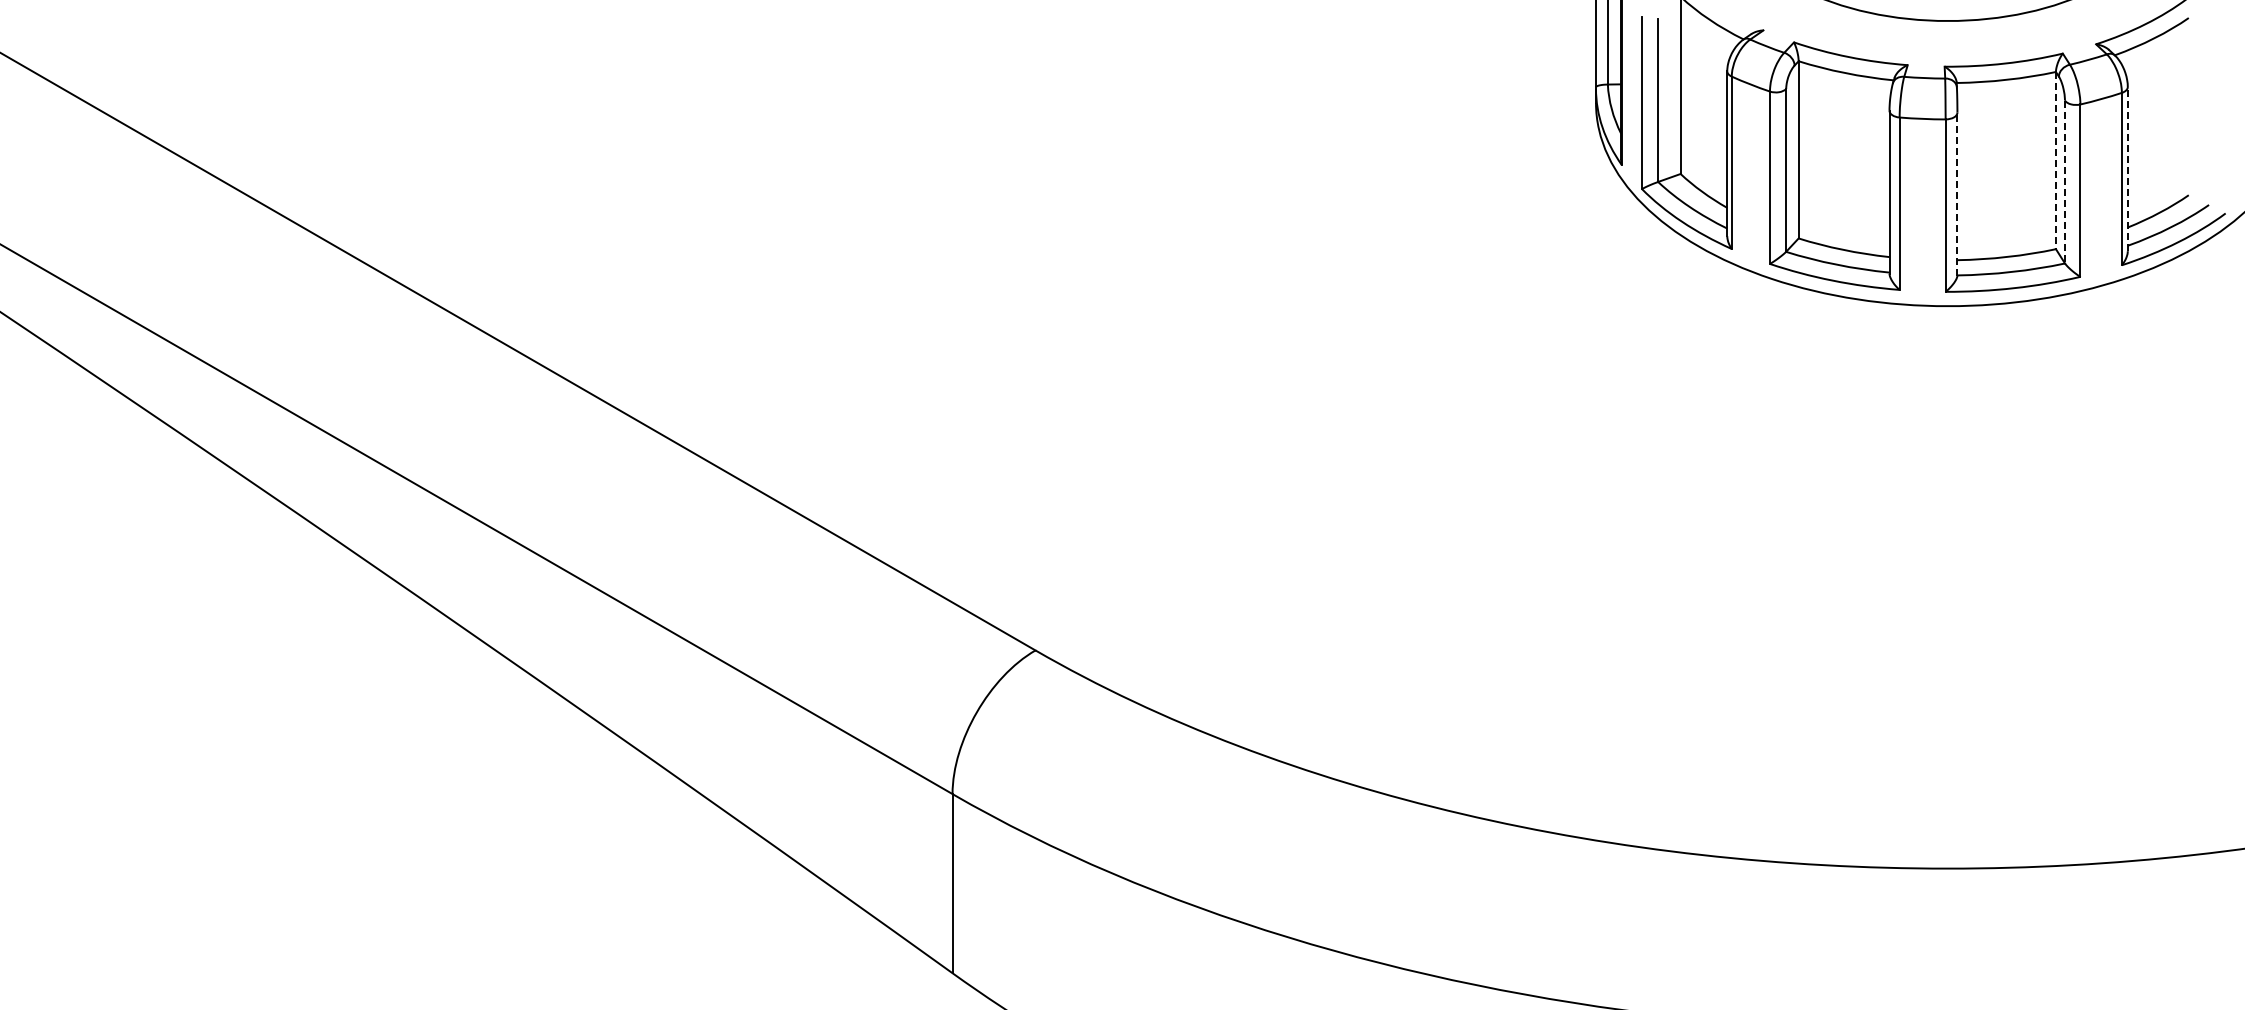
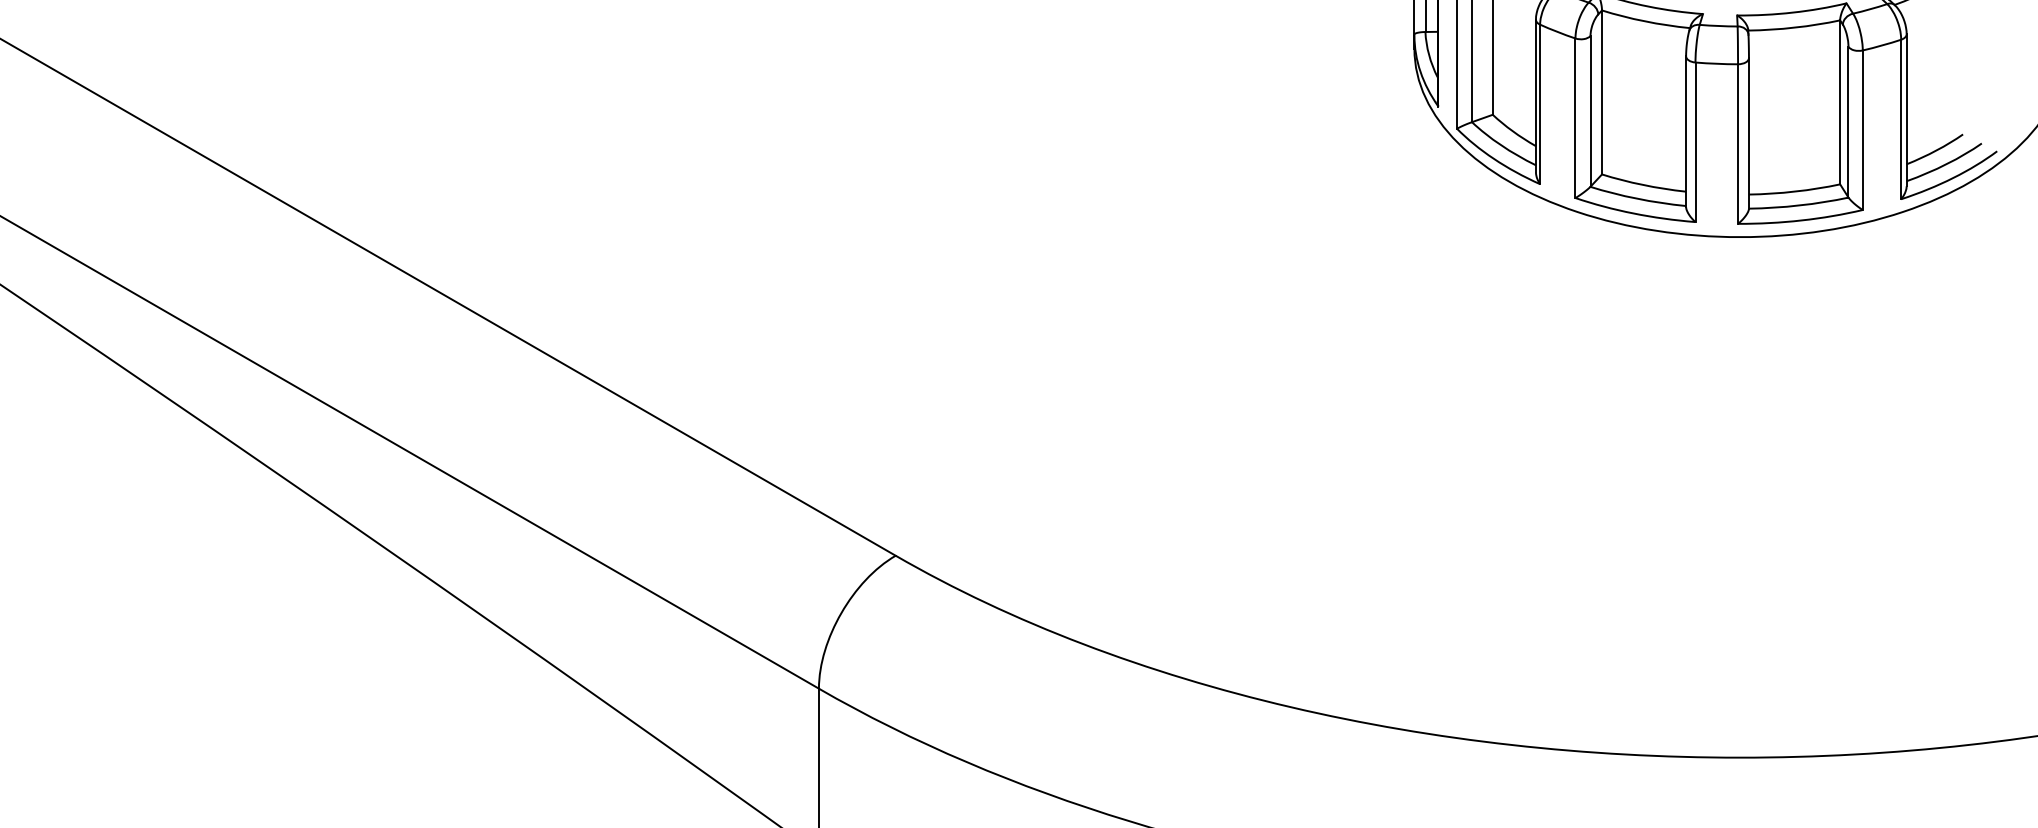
line: (2055, 160) -> (1839, 102), dashed -> solid
line: (2127, 168) -> (1906, 109), dashed -> solid
line: (2064, 182) -> (1848, 122), dashed -> solid
line: (1957, 193) -> (1749, 132), dashed -> solid

